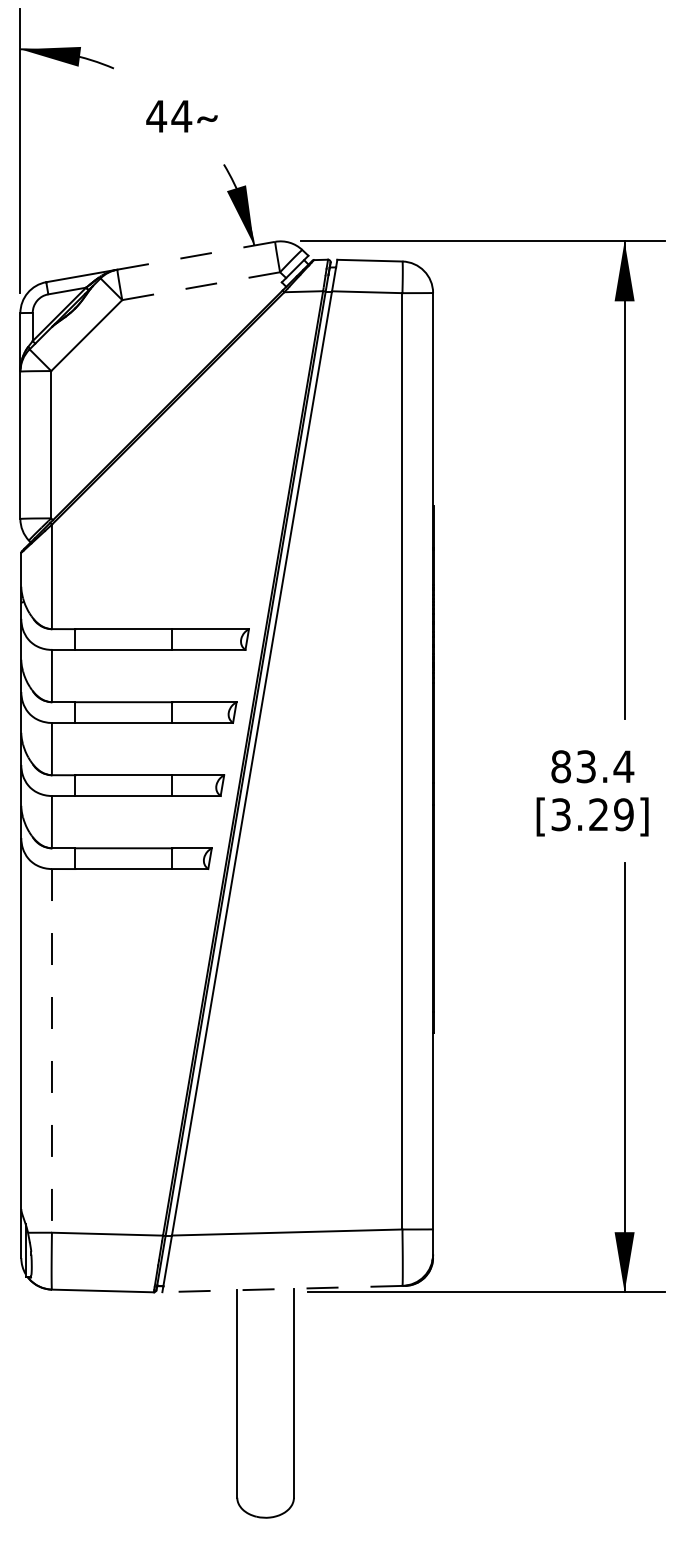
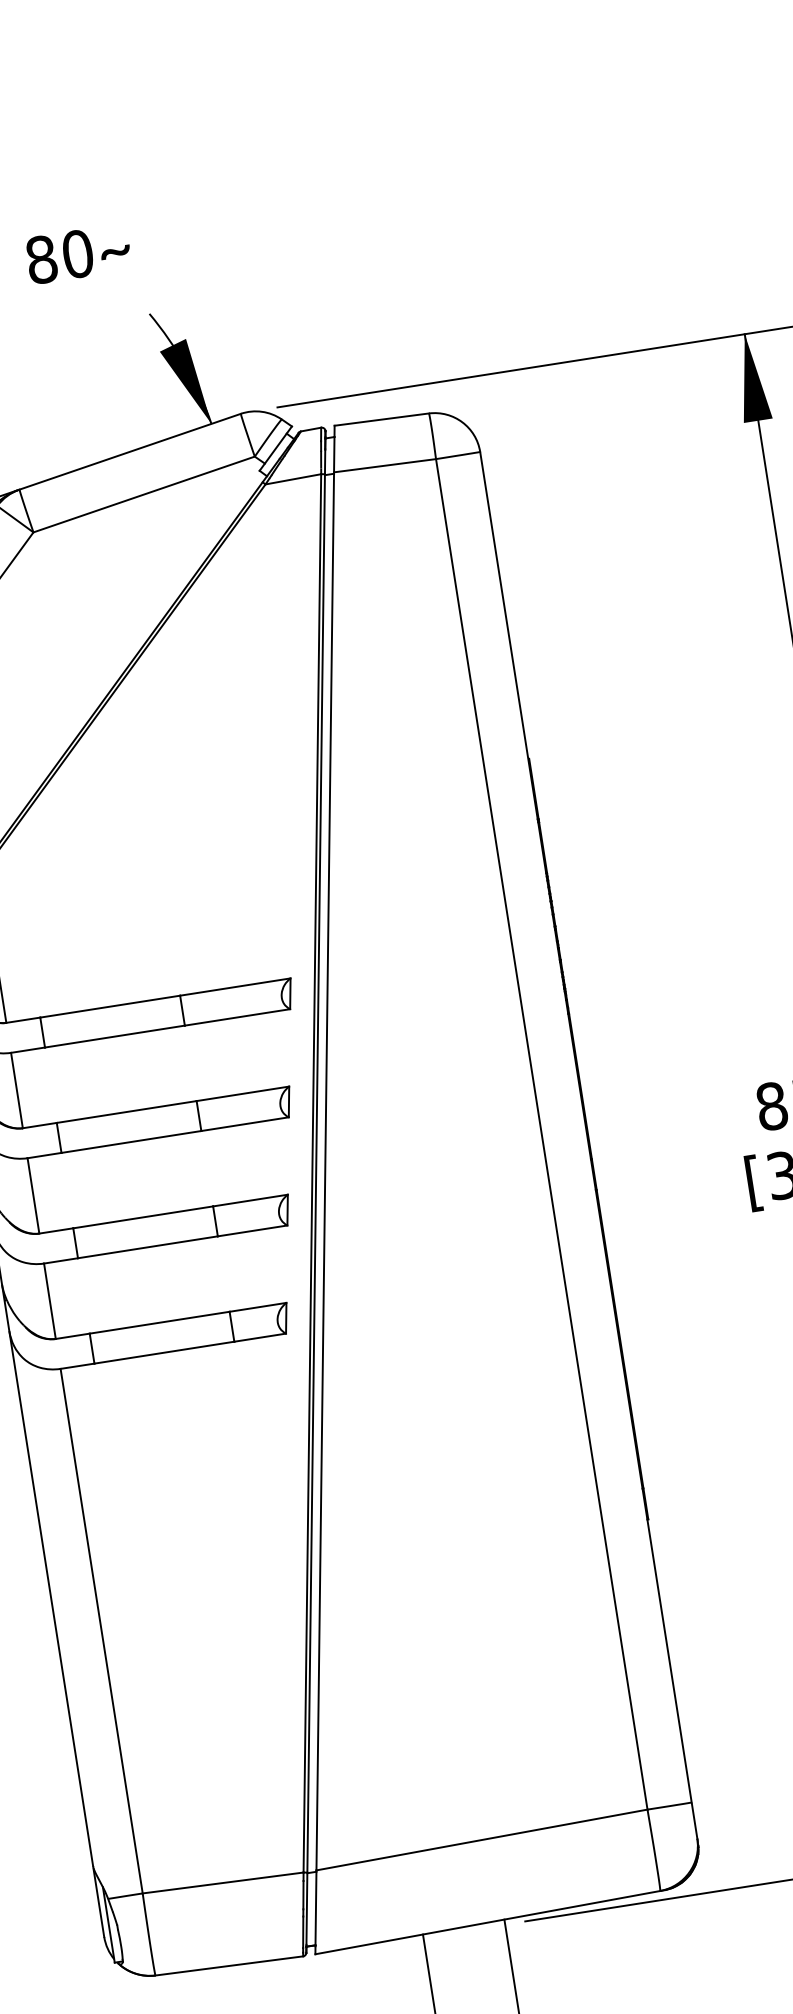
text: (169, 116) -> (60, 256), 44 -> 80
line: (196, 255) -> (130, 451), dashed -> solid
line: (200, 286) -> (143, 495), dashed -> solid
line: (51, 1050) -> (100, 1630), dashed -> solid
line: (281, 1289) -> (486, 1923), dashed -> solid

